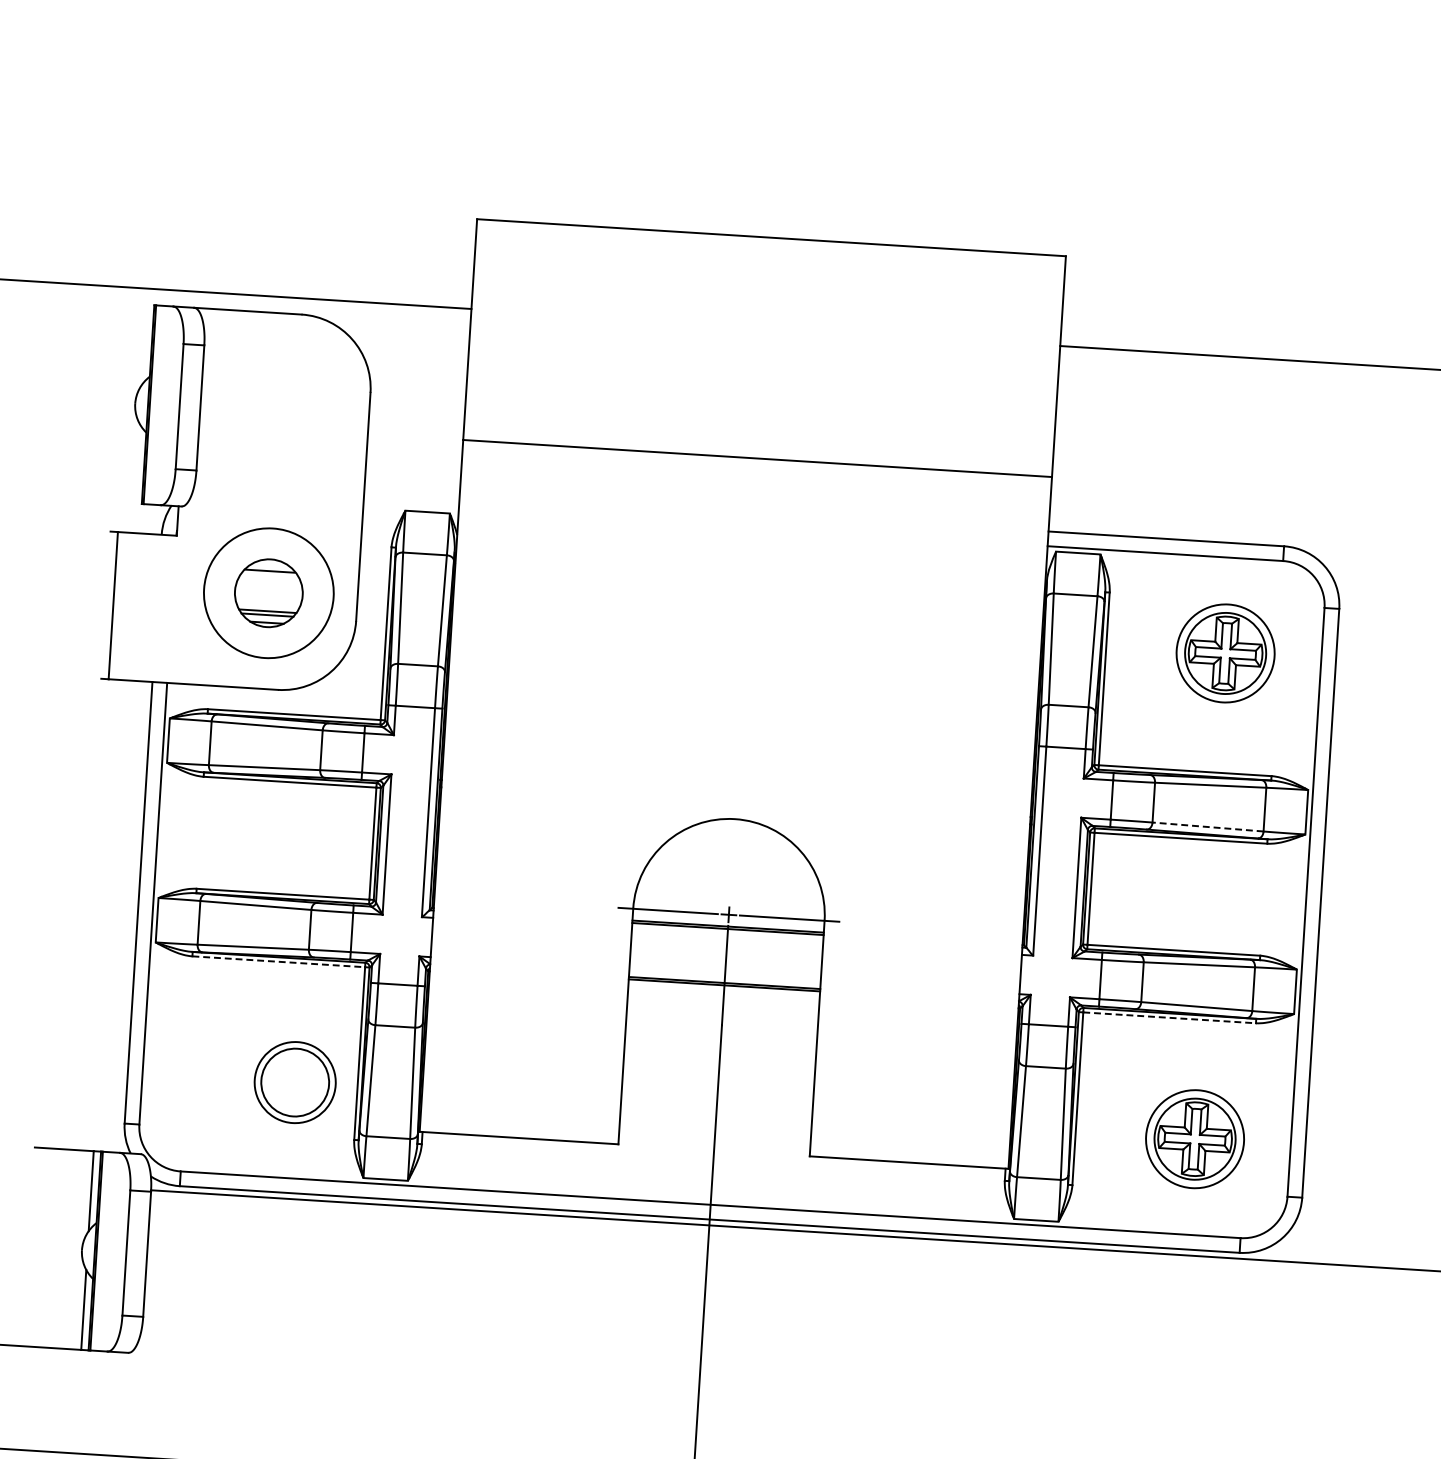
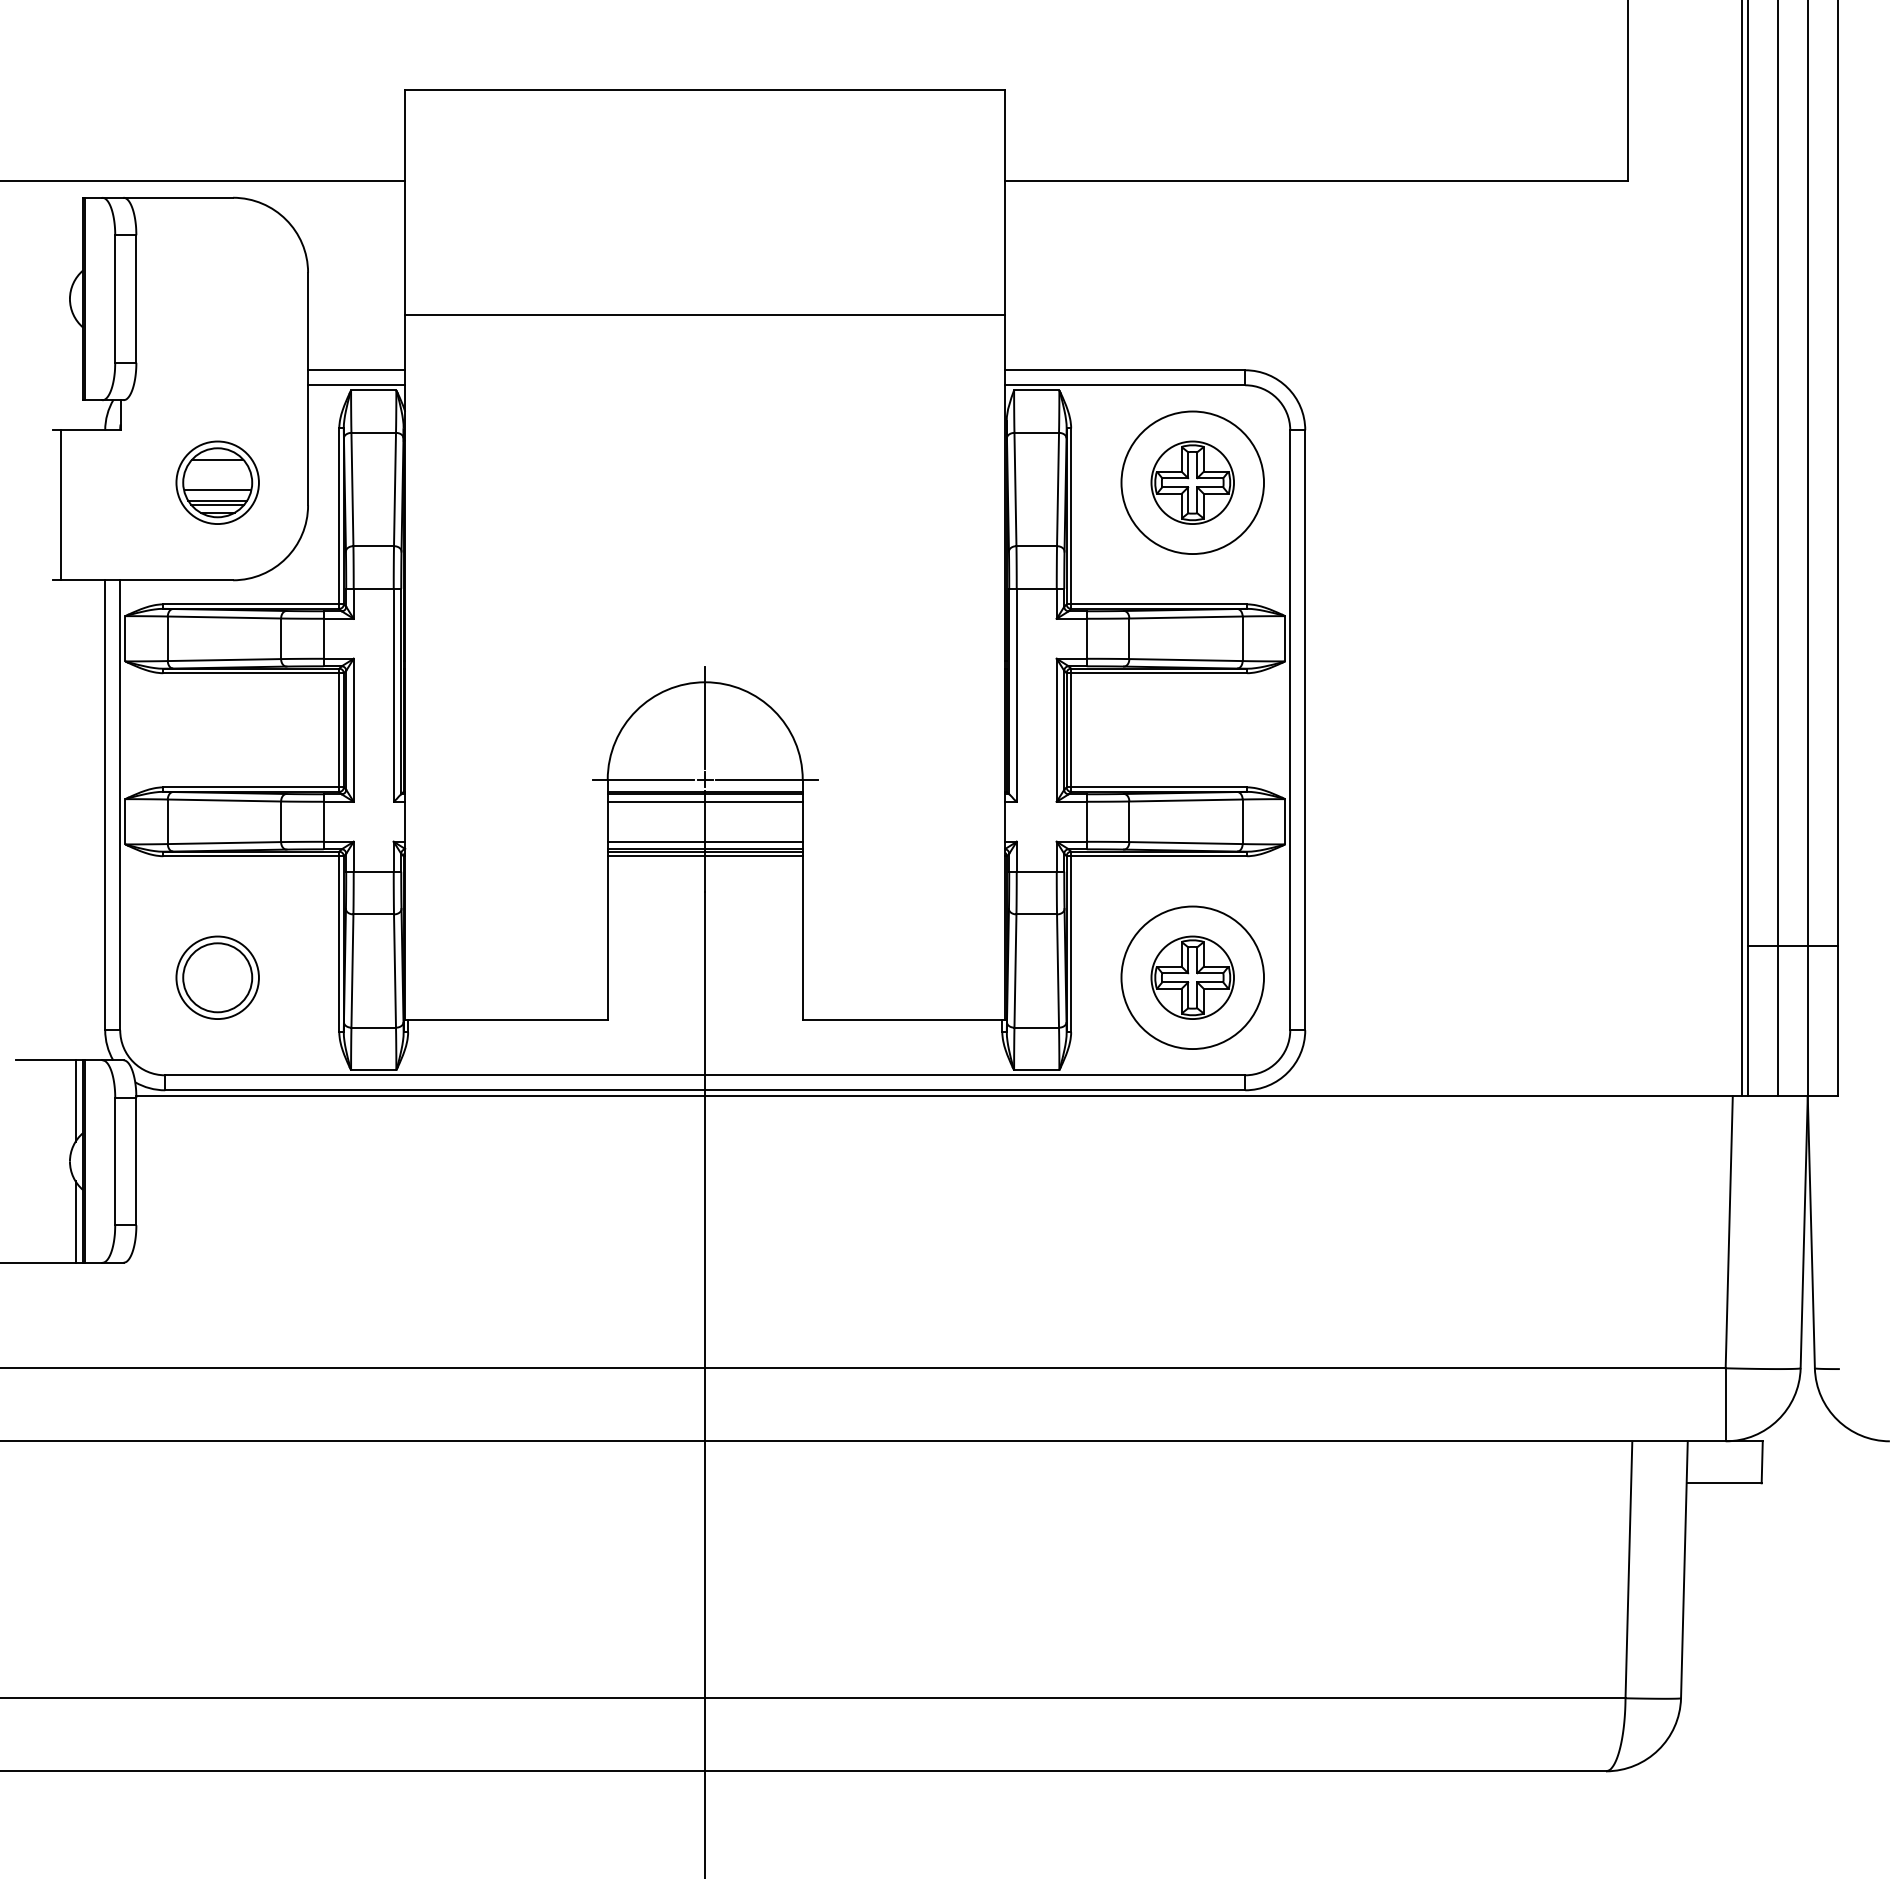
line: (411, 491) -> (356, 370), added
line: (411, 506) -> (356, 385), added
circle: (268, 592) -> (217, 482), size x0.62
line: (268, 600) -> (217, 490), added
circle: (1225, 653) -> (1192, 482), size x1.43
line: (1208, 827) -> (1186, 660), dashed -> solid
line: (733, 853) -> (705, 717), added
line: (726, 936) -> (704, 801), added
line: (278, 962) -> (251, 856), dashed -> solid
line: (724, 975) -> (704, 841), added
line: (723, 990) -> (704, 856), added
line: (1169, 1018) -> (1159, 856), dashed -> solid
part: (295, 1082) -> (217, 977), moved
circle: (1194, 1138) -> (1192, 977), size x1.43

